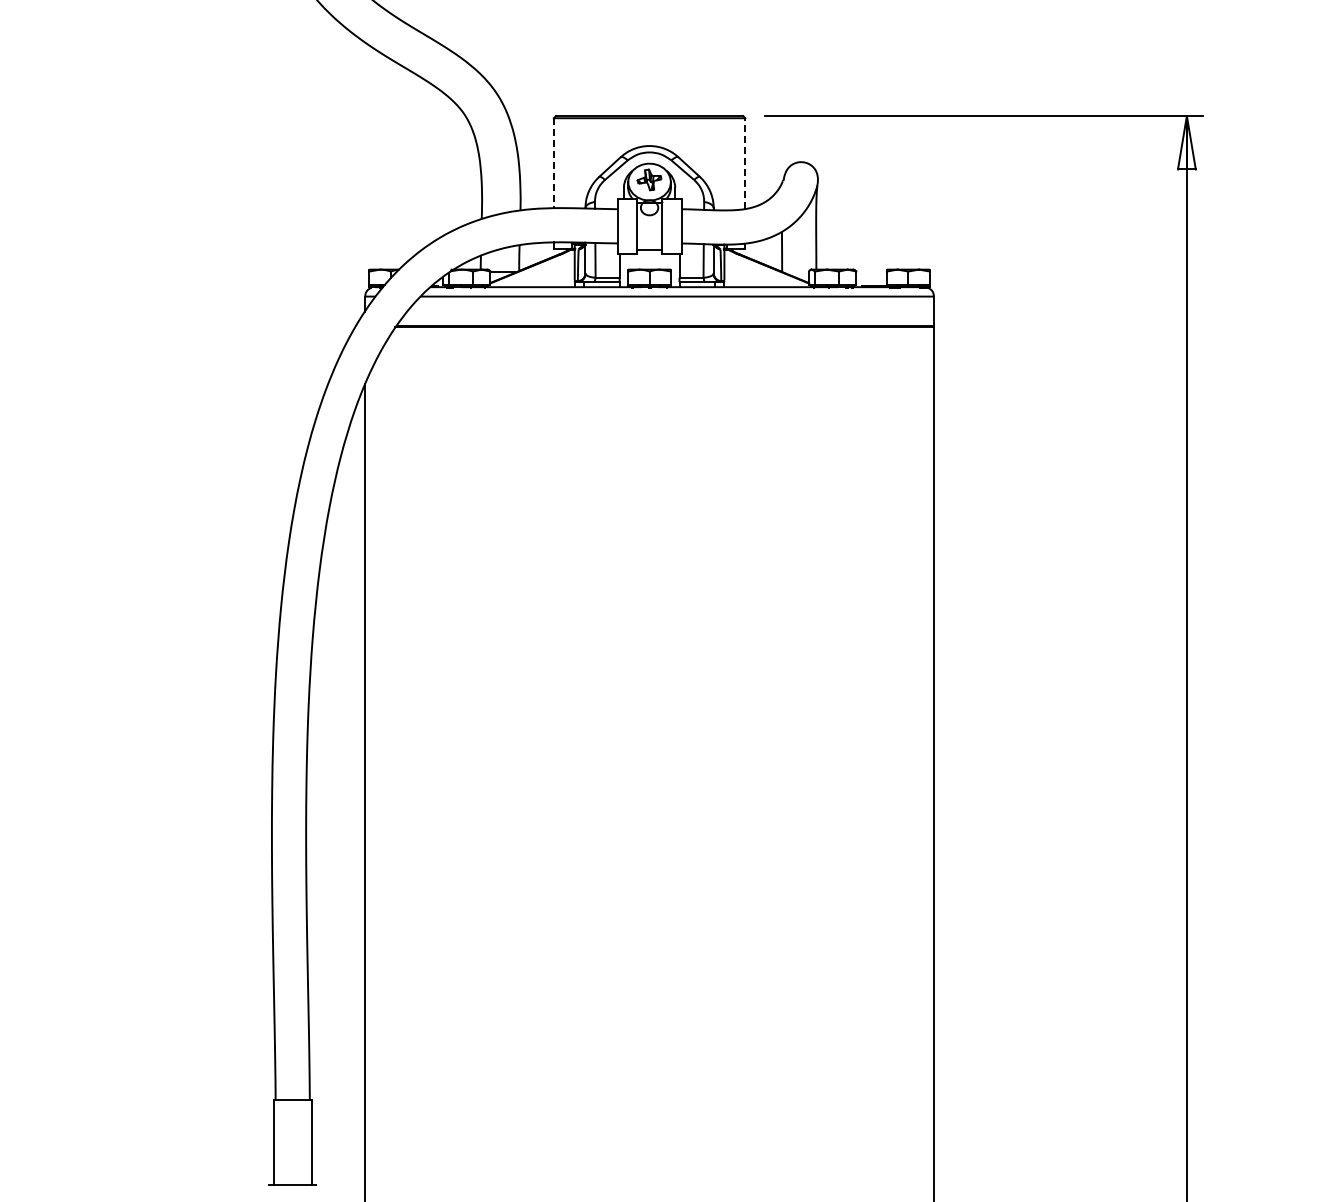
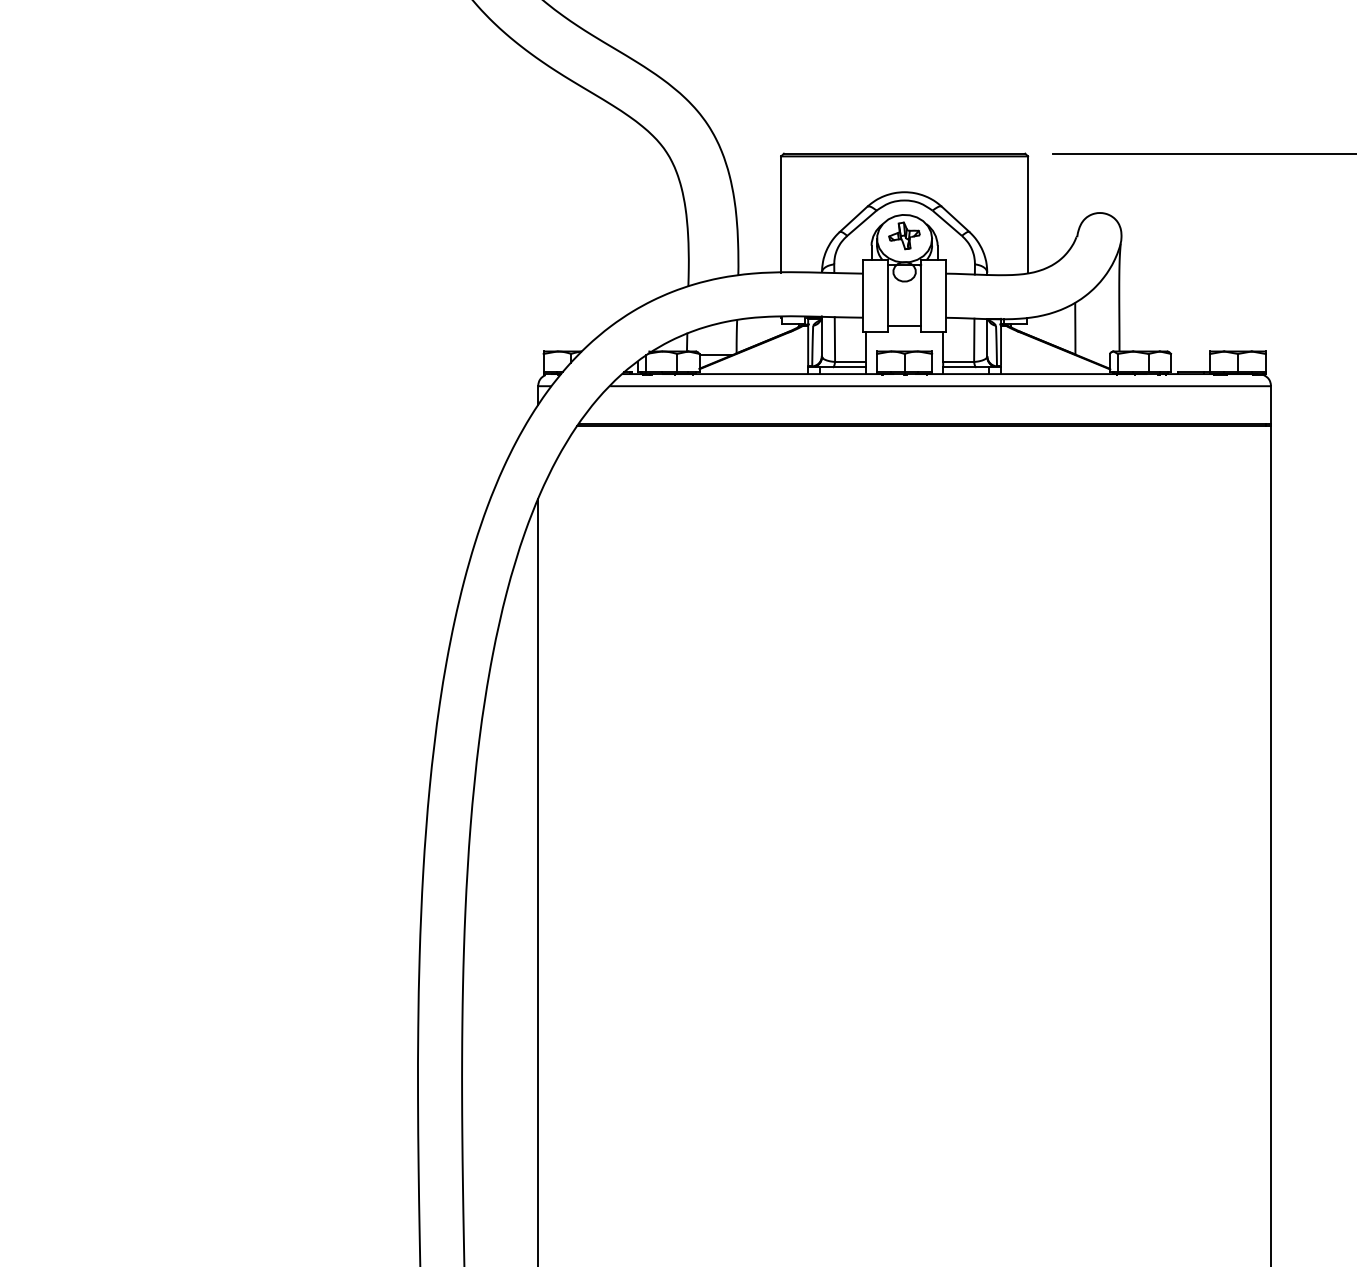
line: (553, 163) -> (780, 214), dashed -> solid
line: (745, 163) -> (1028, 214), dashed -> solid

